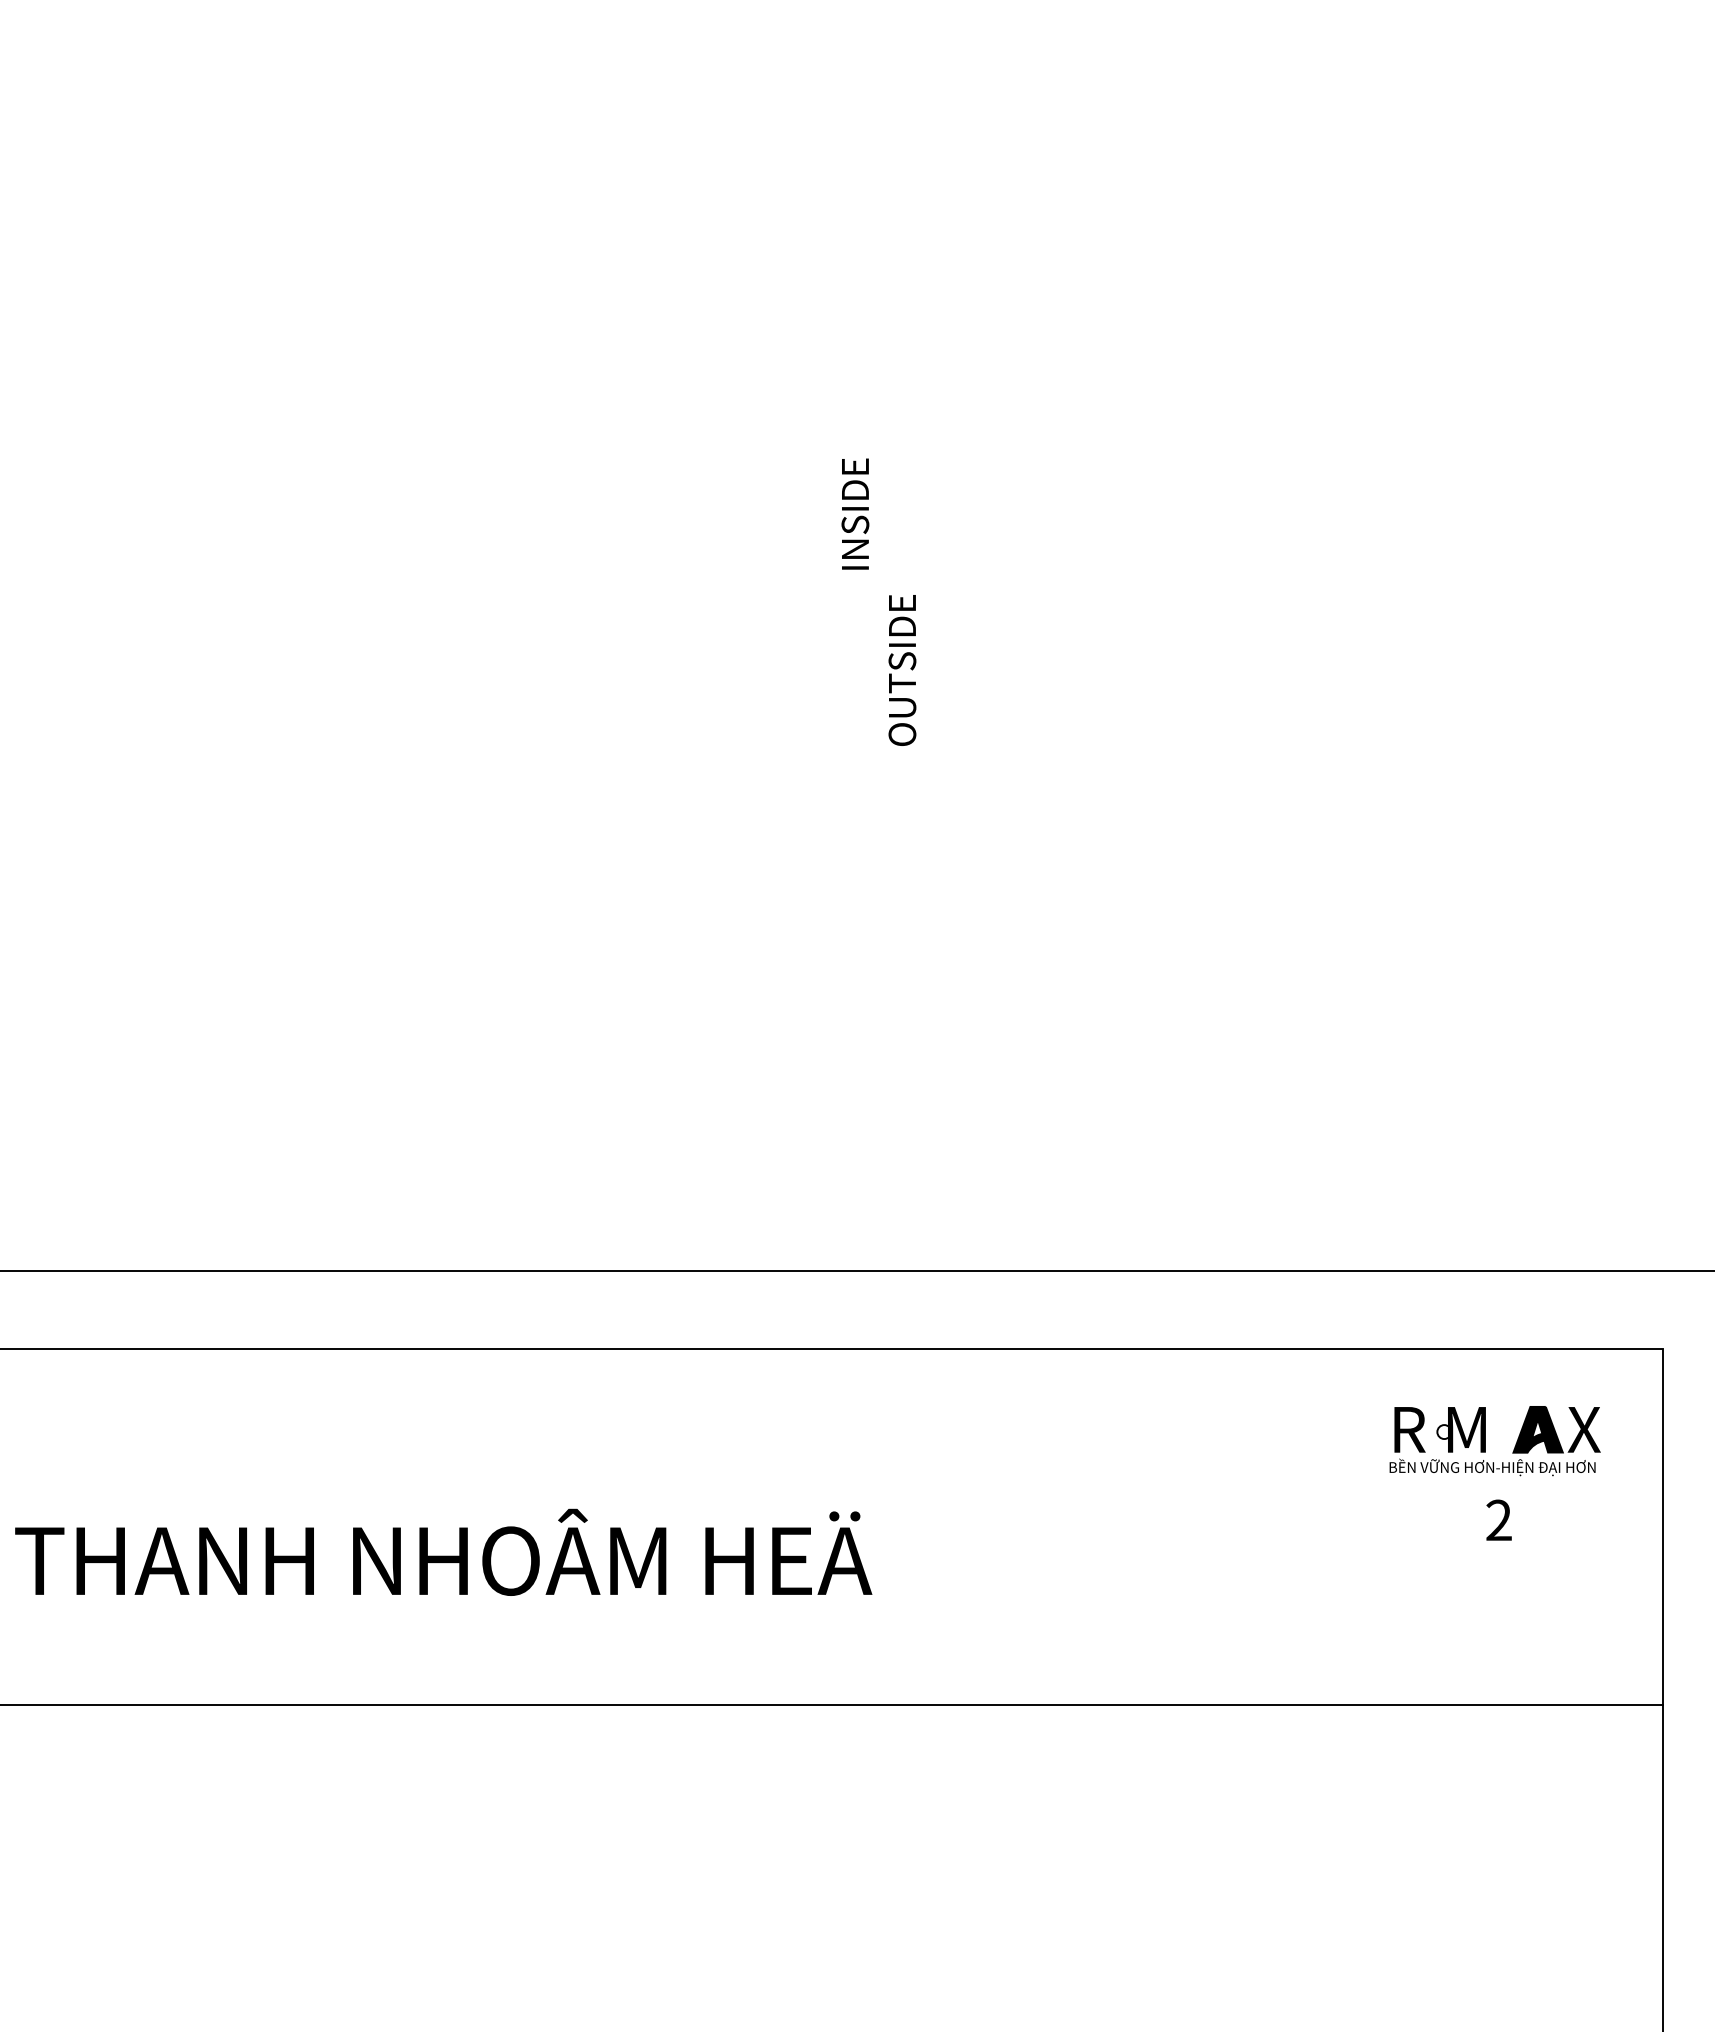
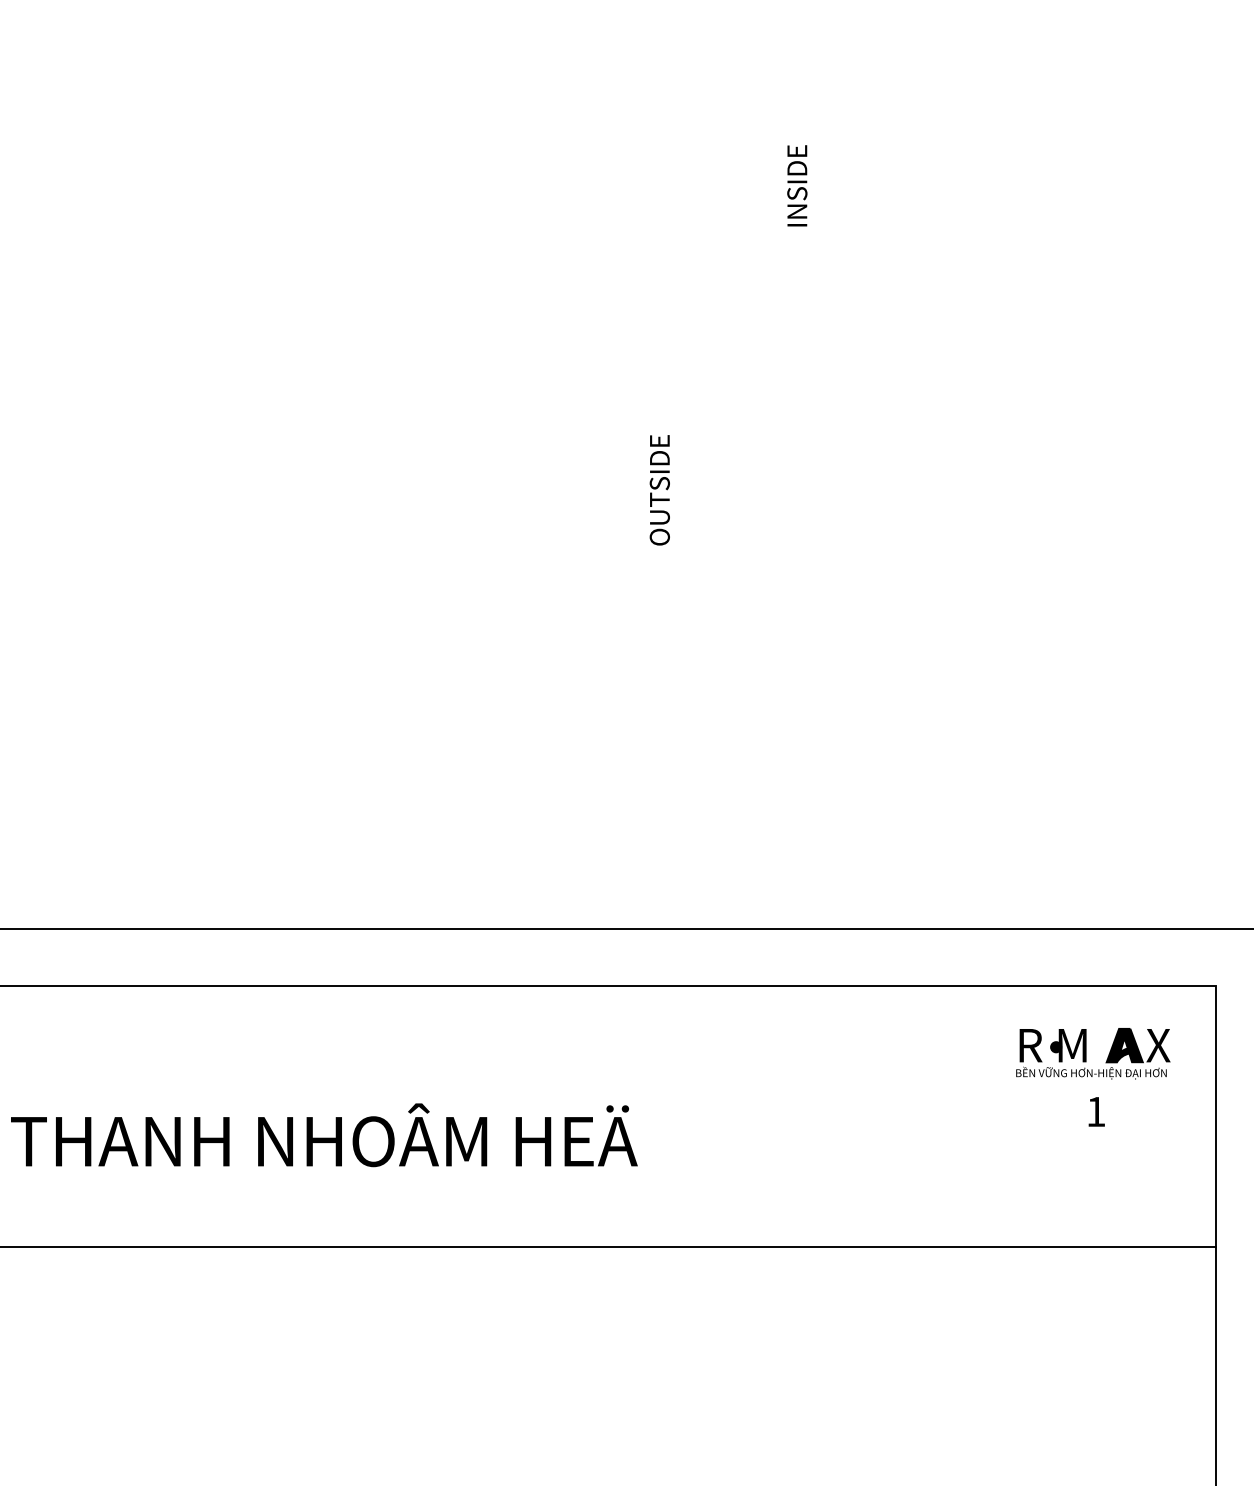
text: (855, 513) -> (797, 185), moved
fill: (1444, 1432) -> (1056, 1047), added
text: (1498, 1519) -> (1095, 1111), 2 -> 1

